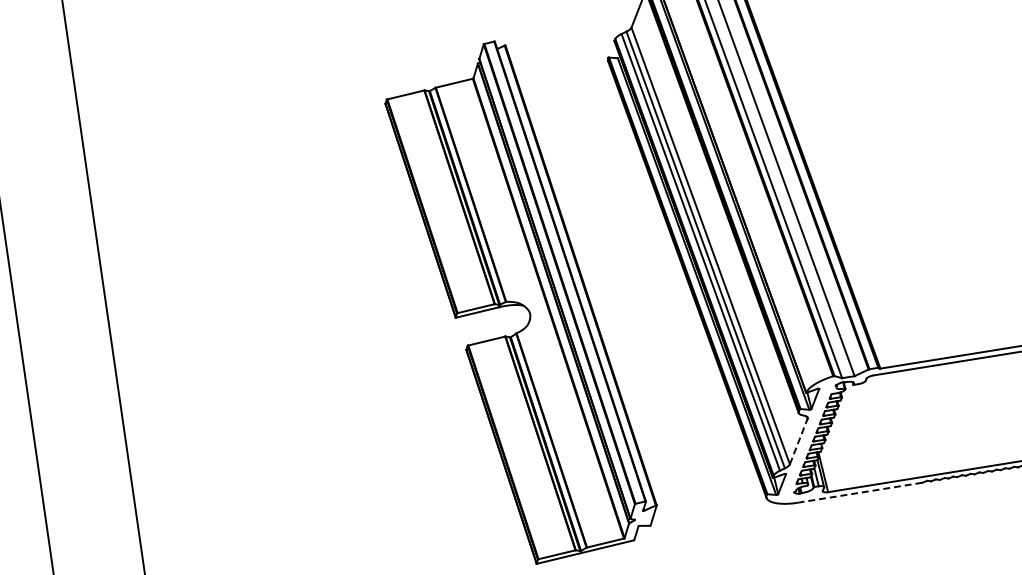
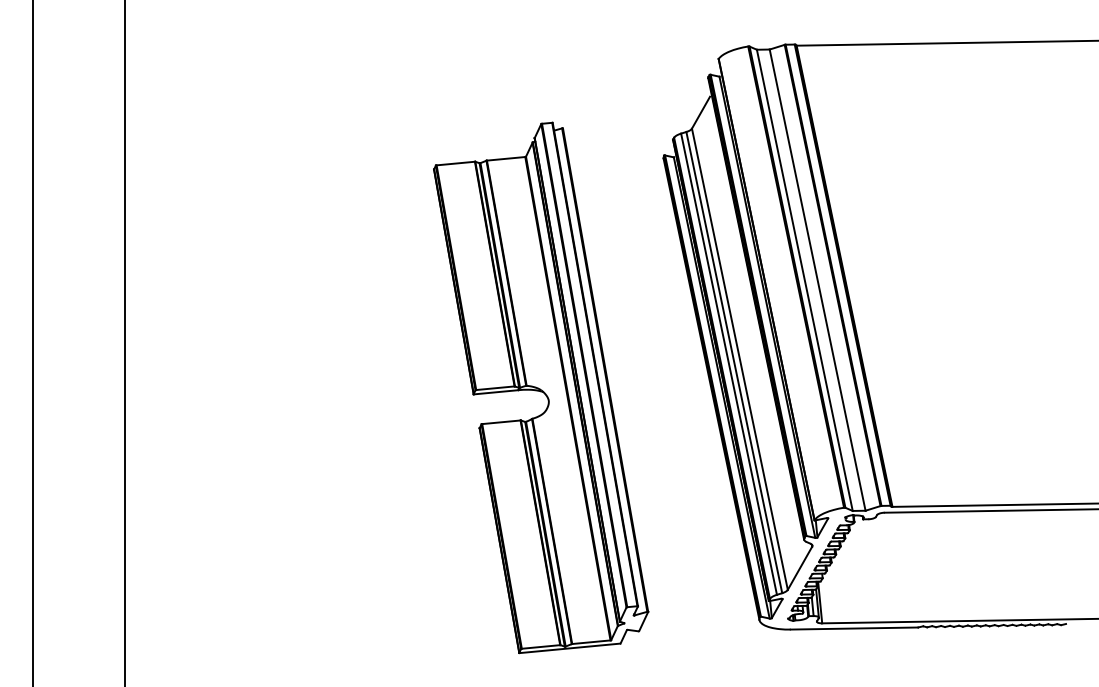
line: (798, 441) -> (799, 568), dashed -> solid
line: (860, 492) -> (854, 628), dashed -> solid

